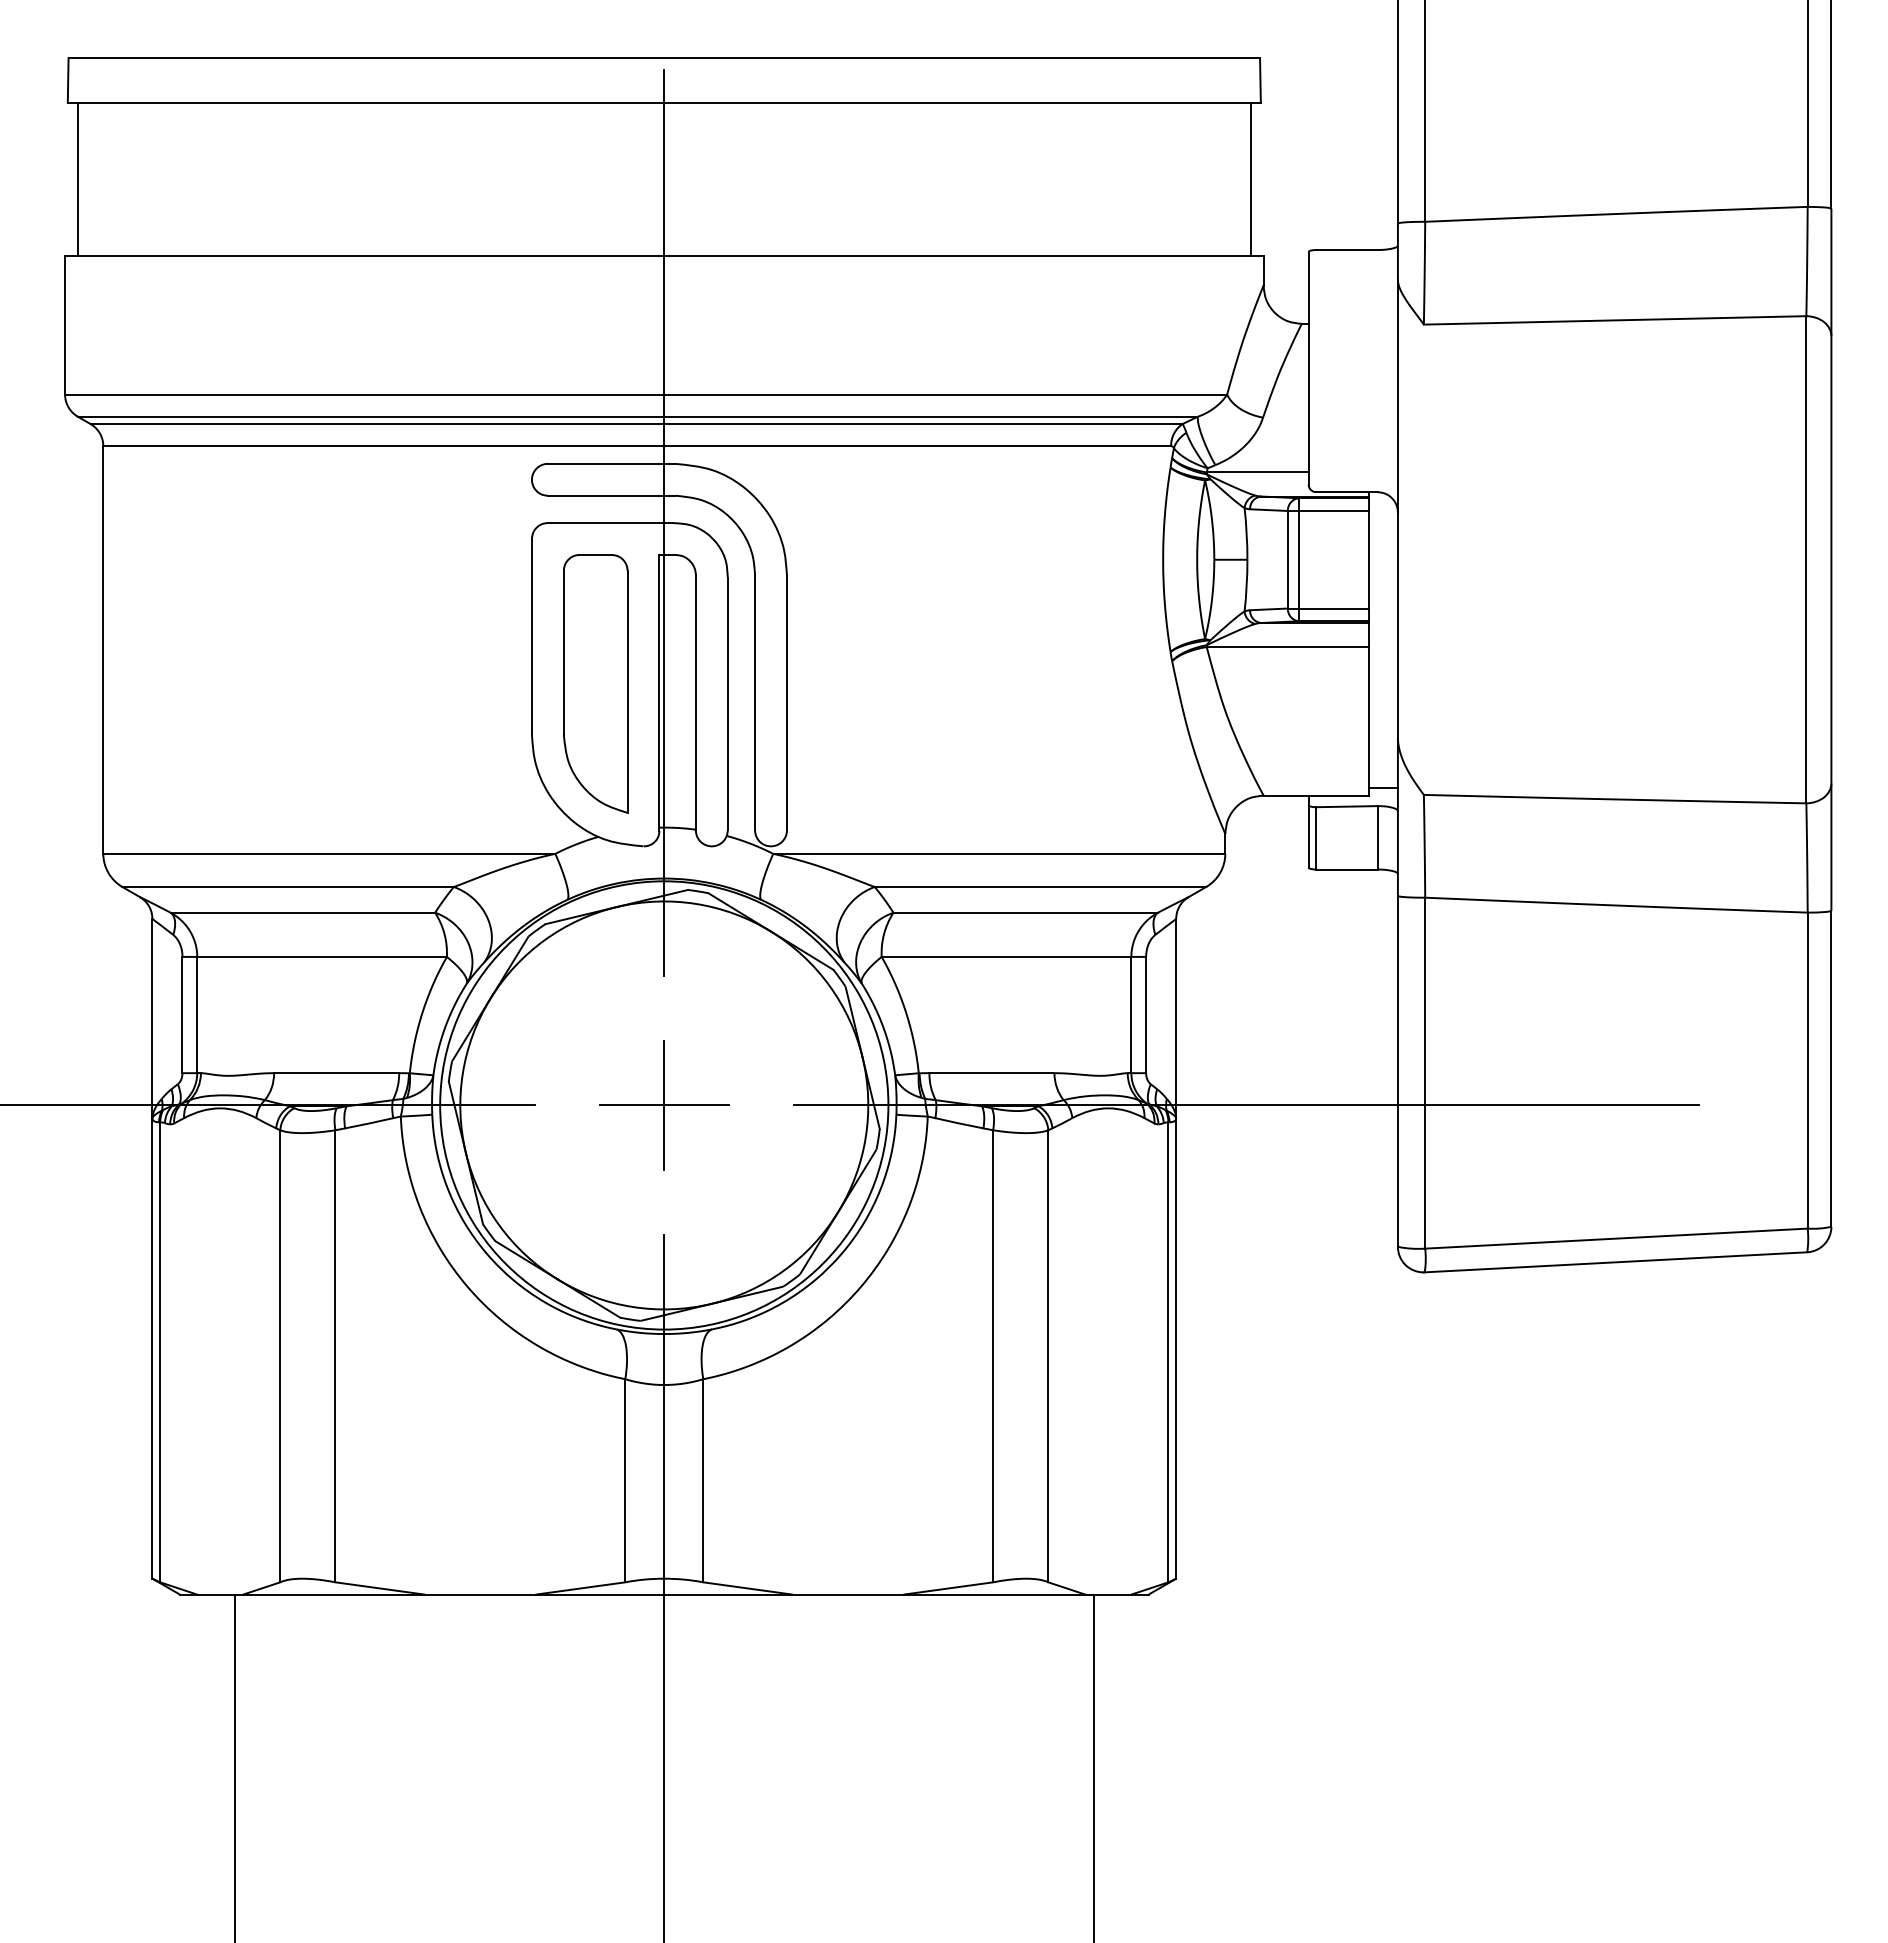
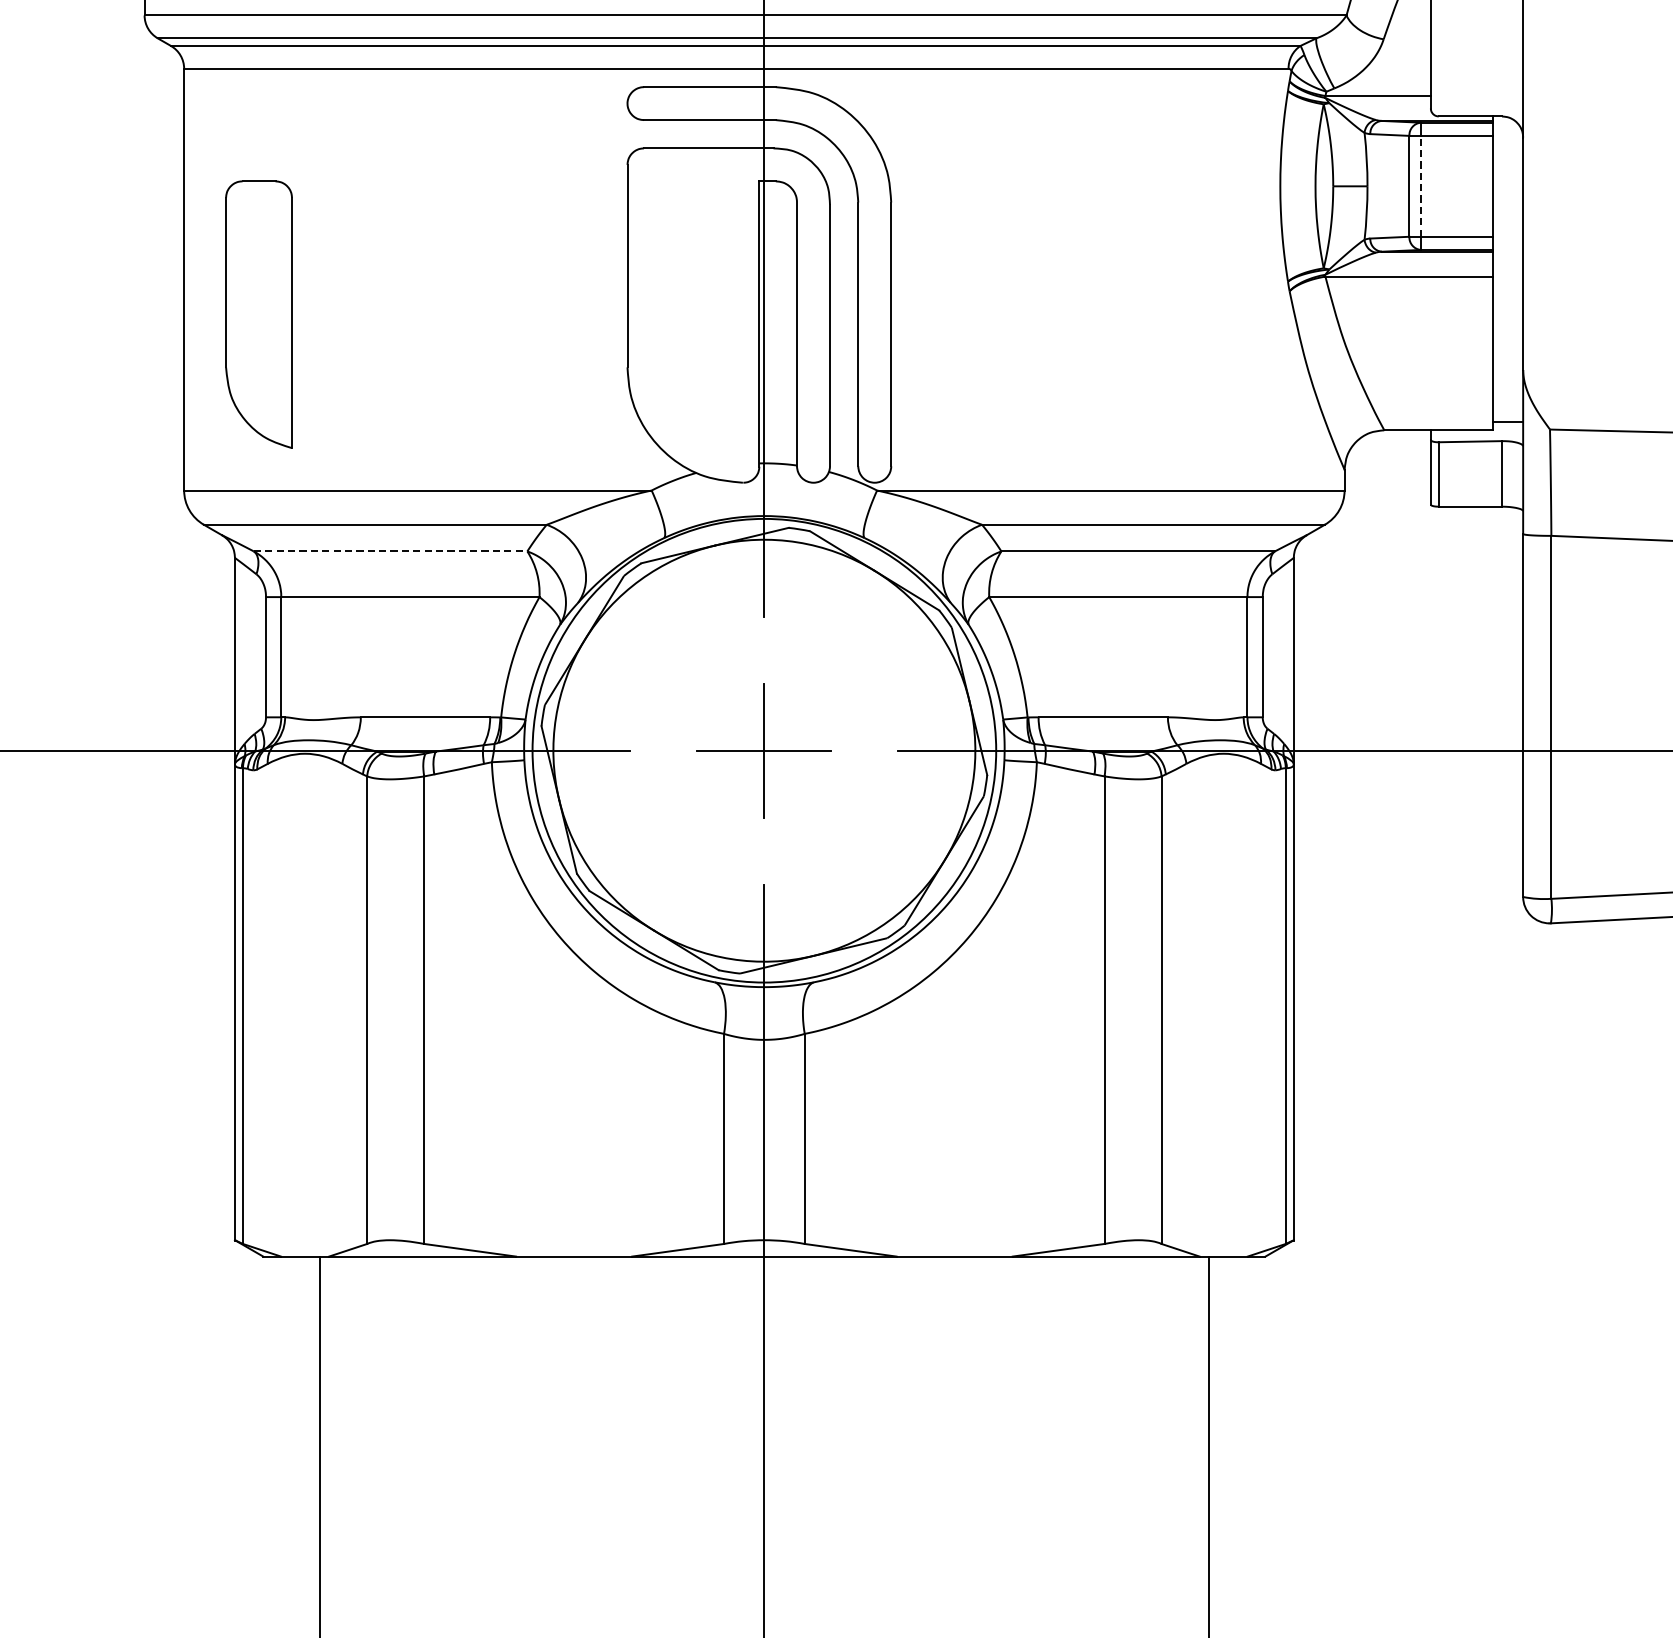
line: (1298, 559) -> (1420, 186), solid -> dashed
part: (595, 683) -> (258, 314), moved
line: (303, 912) -> (391, 551), solid -> dashed

